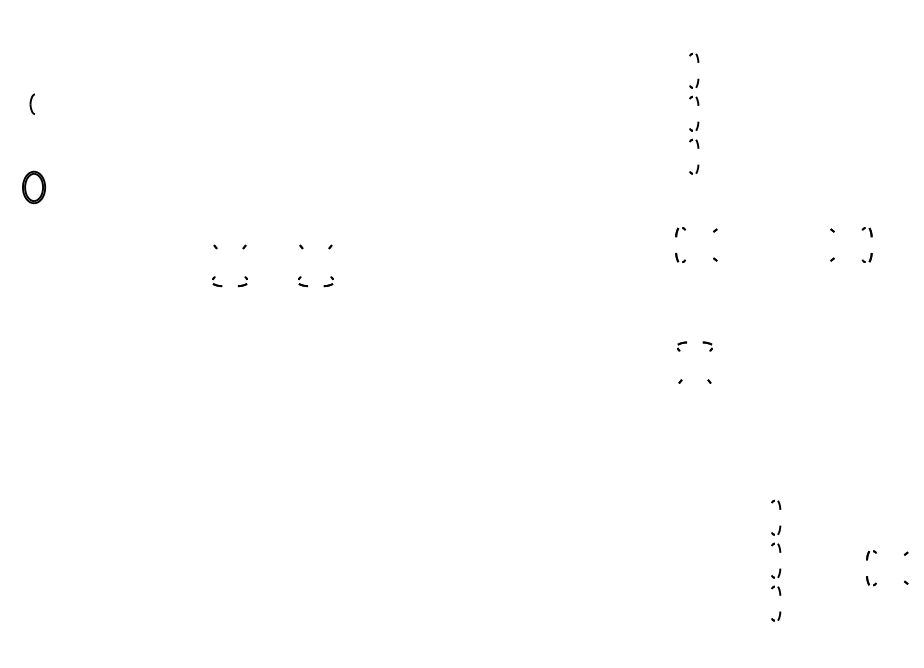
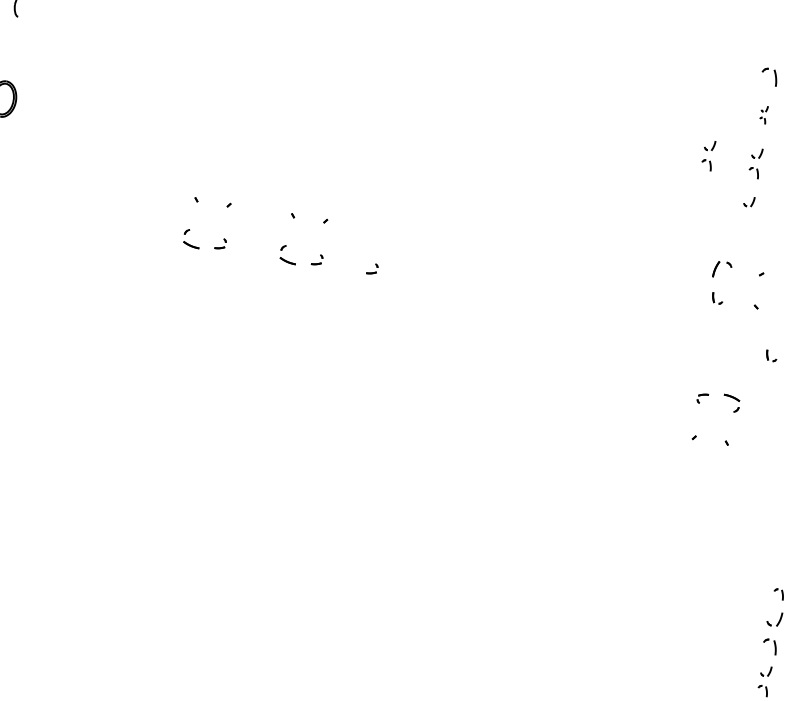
part: (694, 57) -> (770, 75), size x1.6
part: (694, 91) -> (764, 114), size x0.6
part: (652, 134) -> (708, 154), added
part: (680, 232) -> (722, 270), size x1.6
part: (217, 281) -> (192, 238), size x1.6
part: (303, 281) -> (289, 254), size x1.6
part: (377, 281) -> (372, 268), added
part: (735, 299) -> (771, 355), added
part: (707, 346) -> (731, 403), size x1.6
part: (776, 538) -> (773, 632), size x1.4

